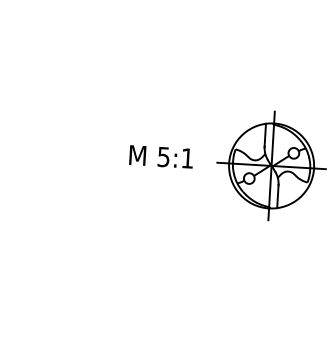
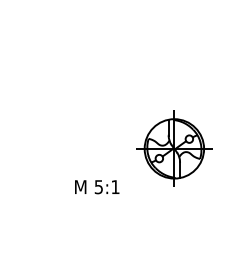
text: (161, 157) -> (97, 187), moved

